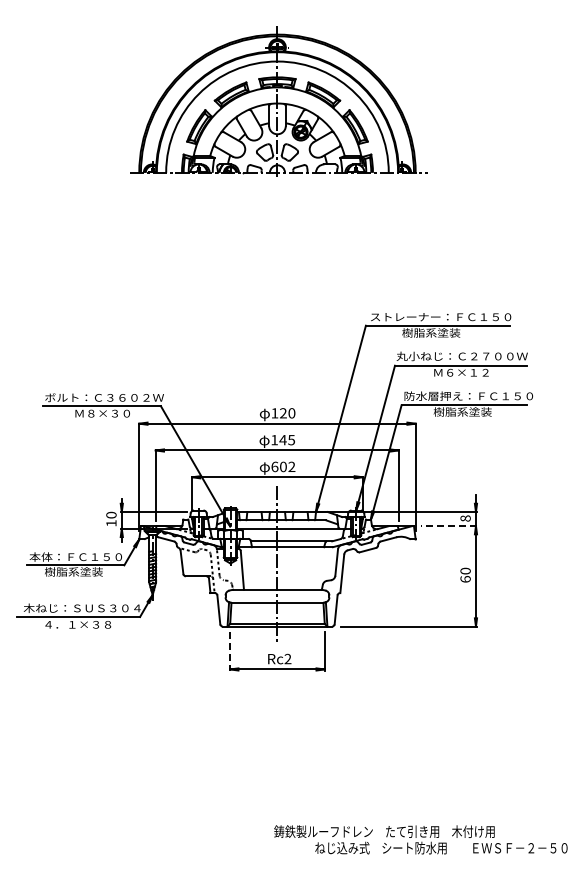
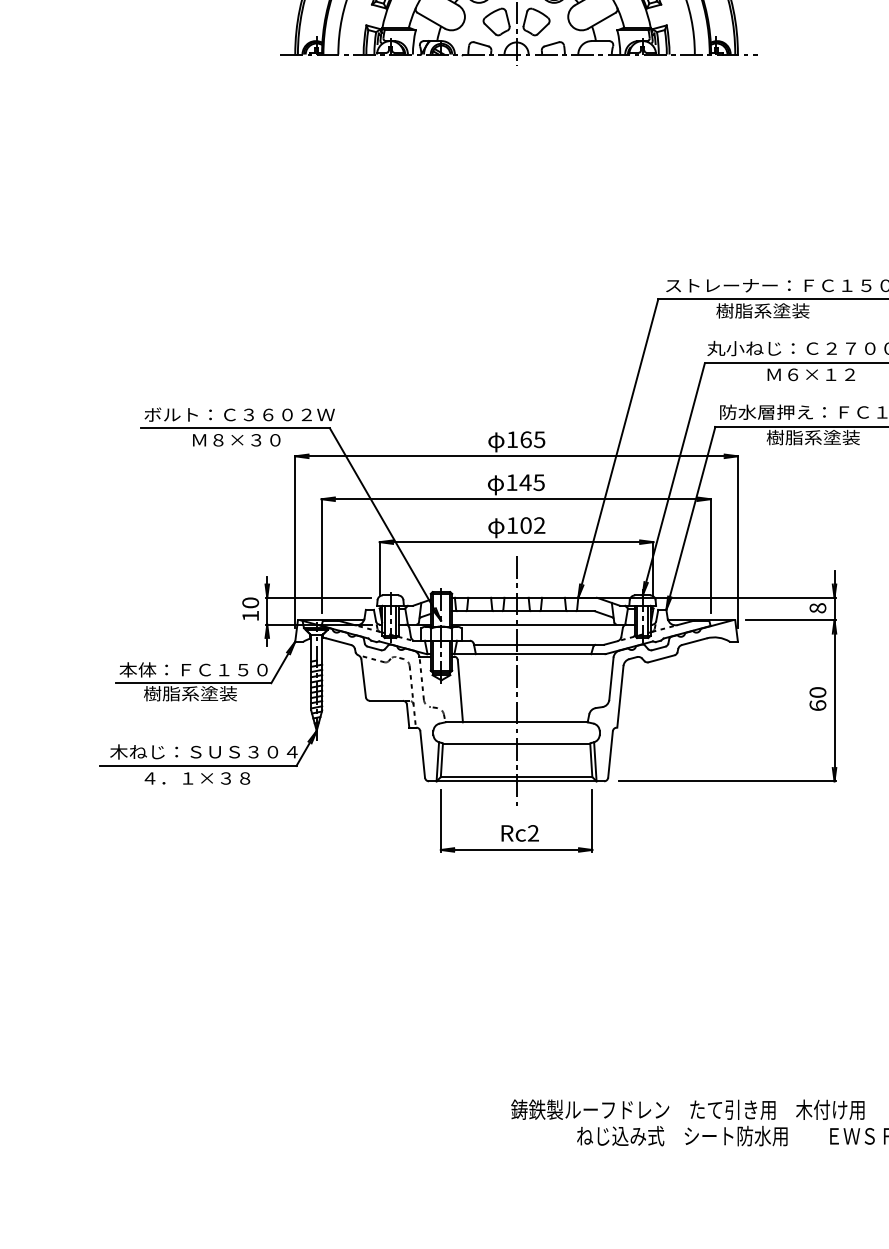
text: (287, 413) -> (532, 440), 120 -> 165
text: (274, 466) -> (511, 524), 602 -> 102
line: (448, 526) -> (790, 620), dashed -> solid
line: (230, 651) -> (441, 821), dashed -> solid

